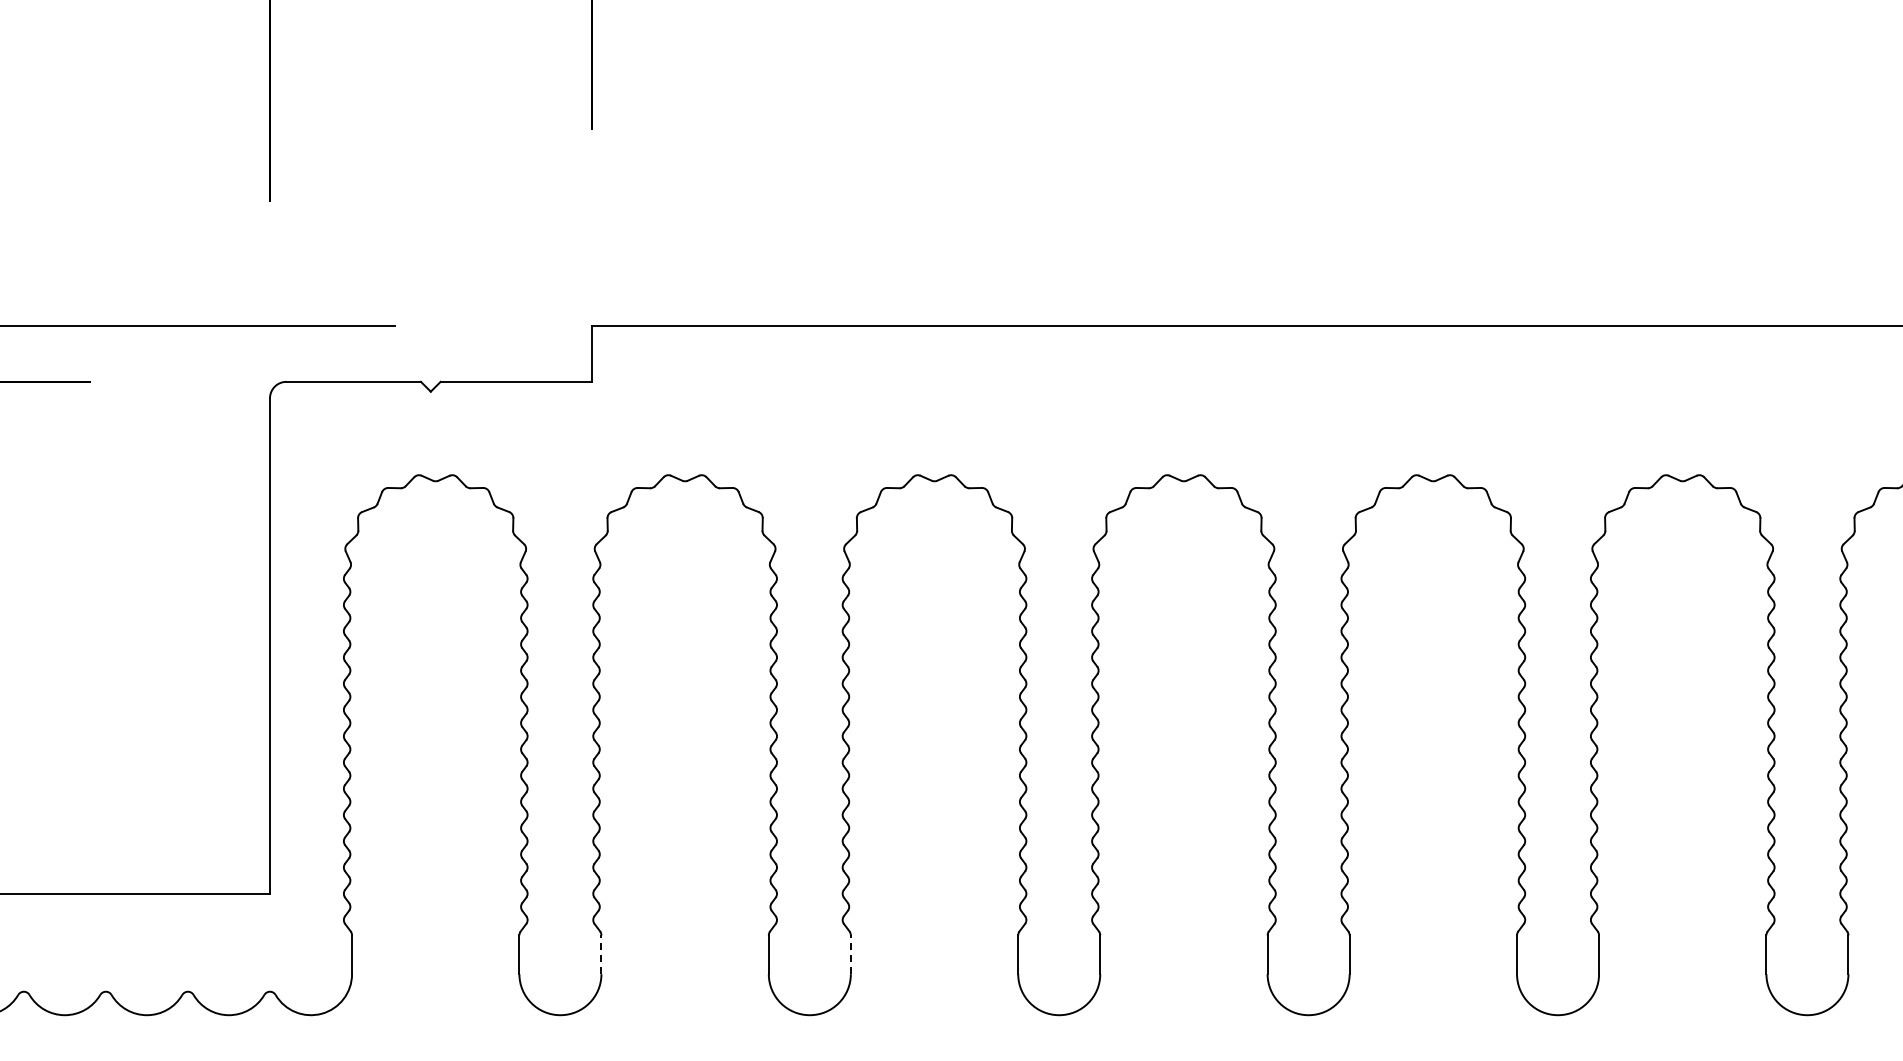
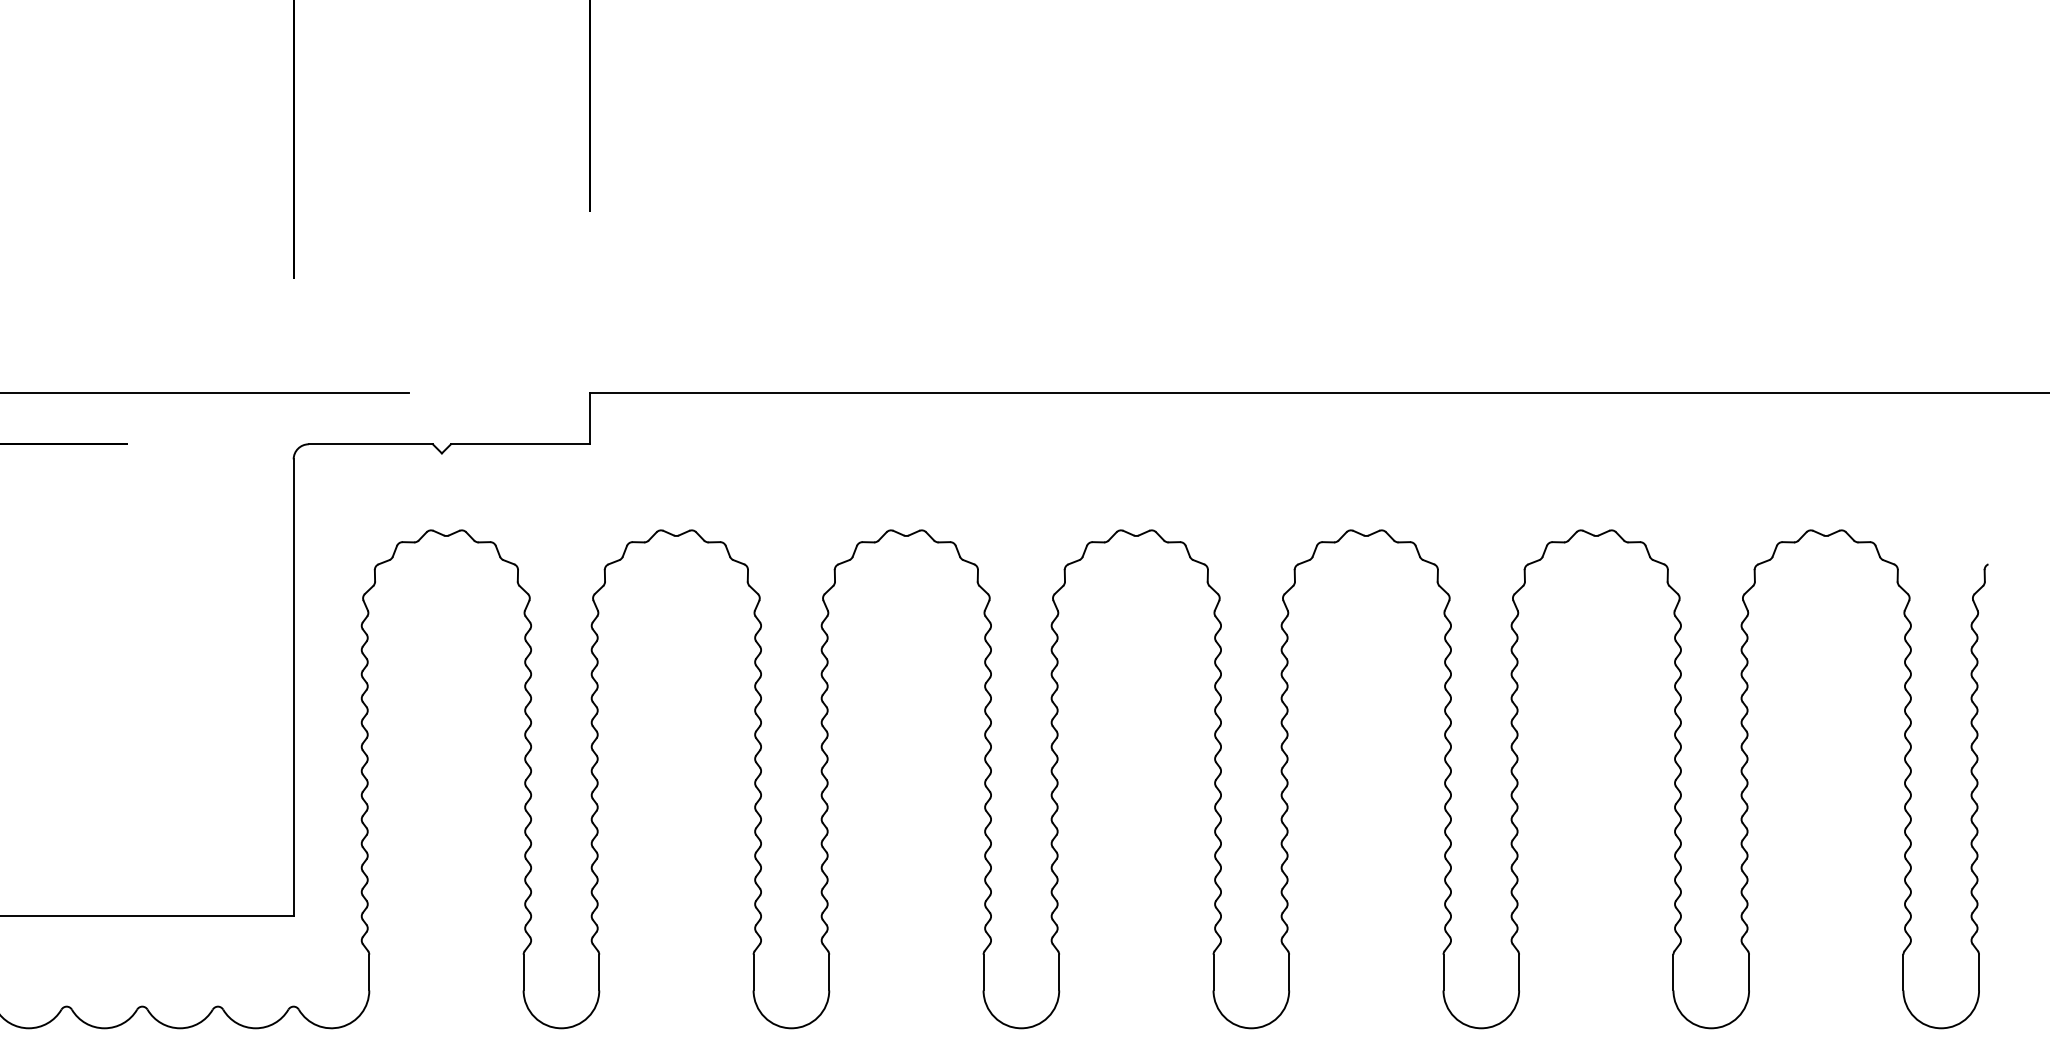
line: (601, 954) -> (599, 972), dashed -> solid
line: (851, 954) -> (829, 972), dashed -> solid

